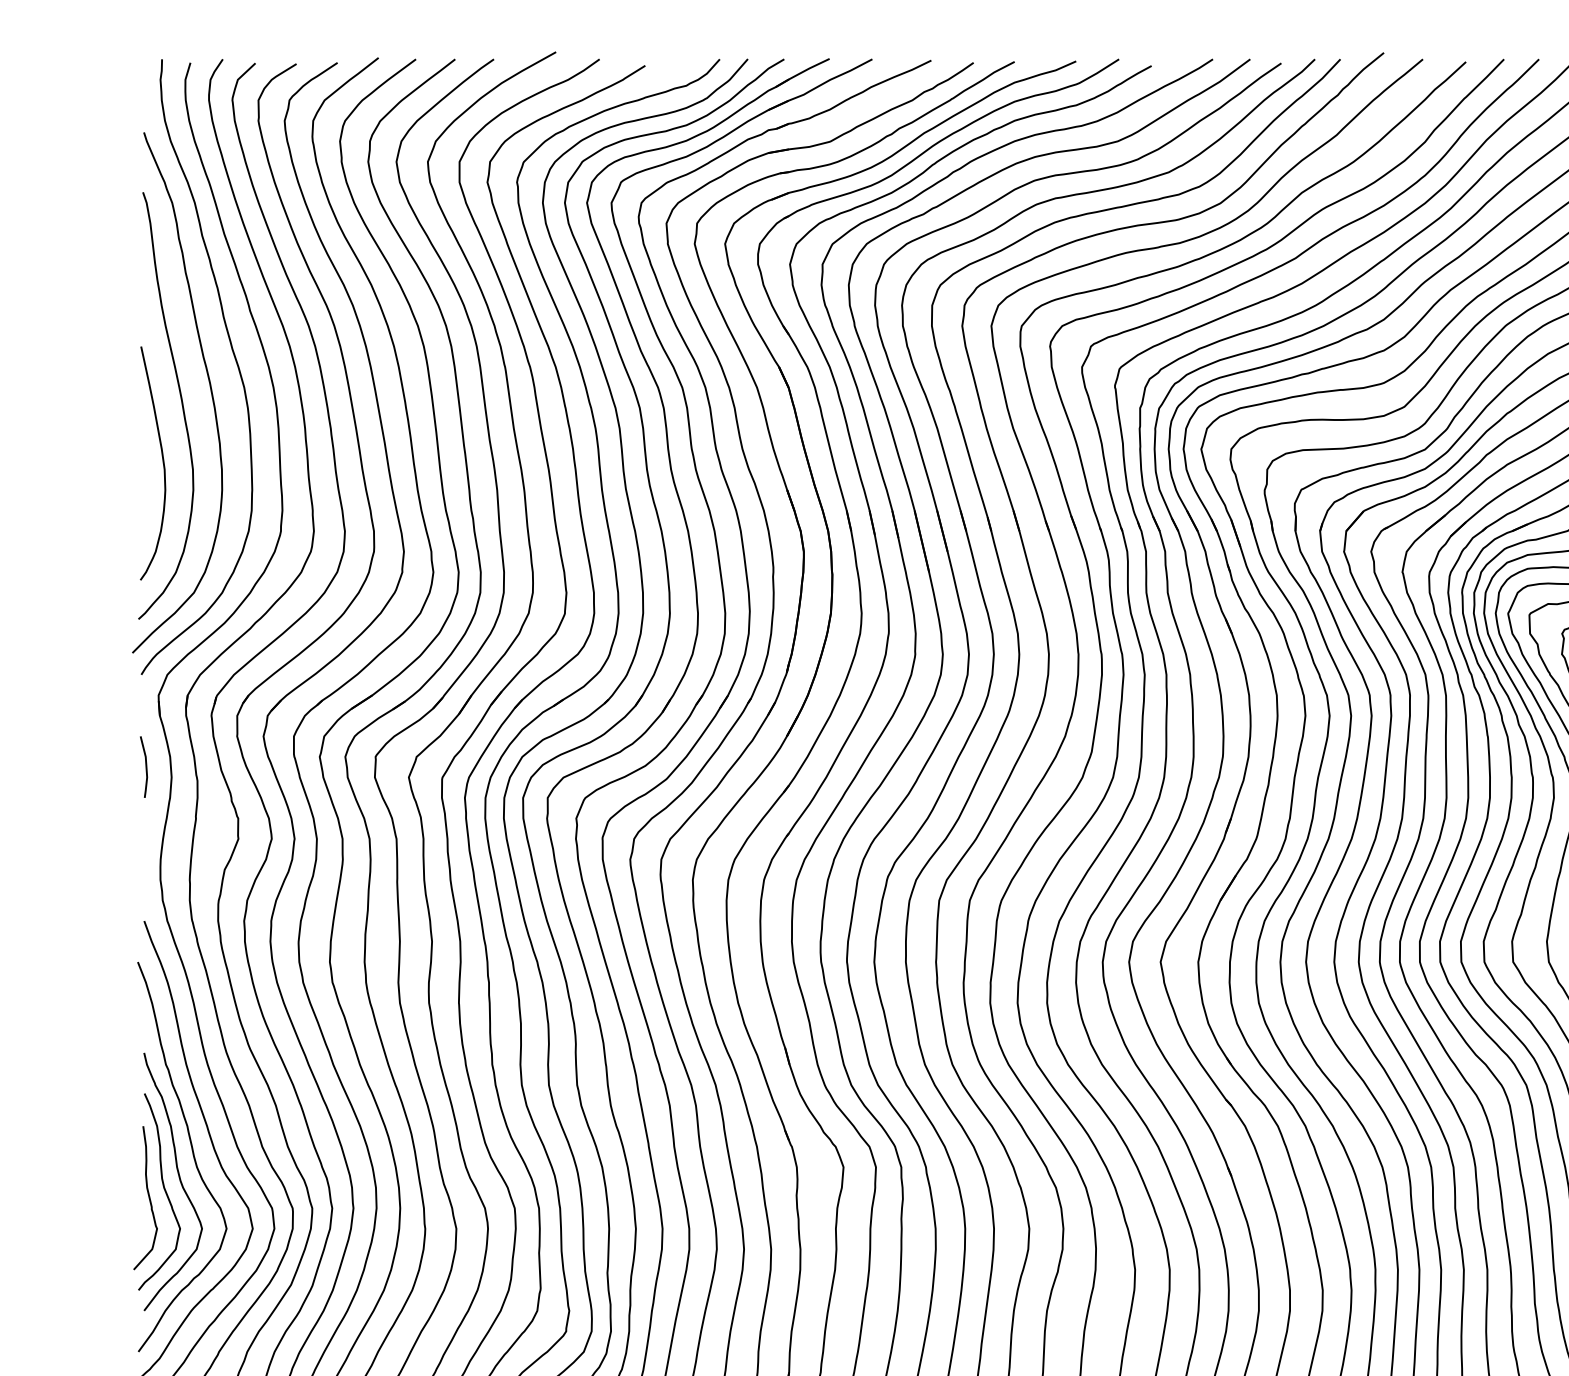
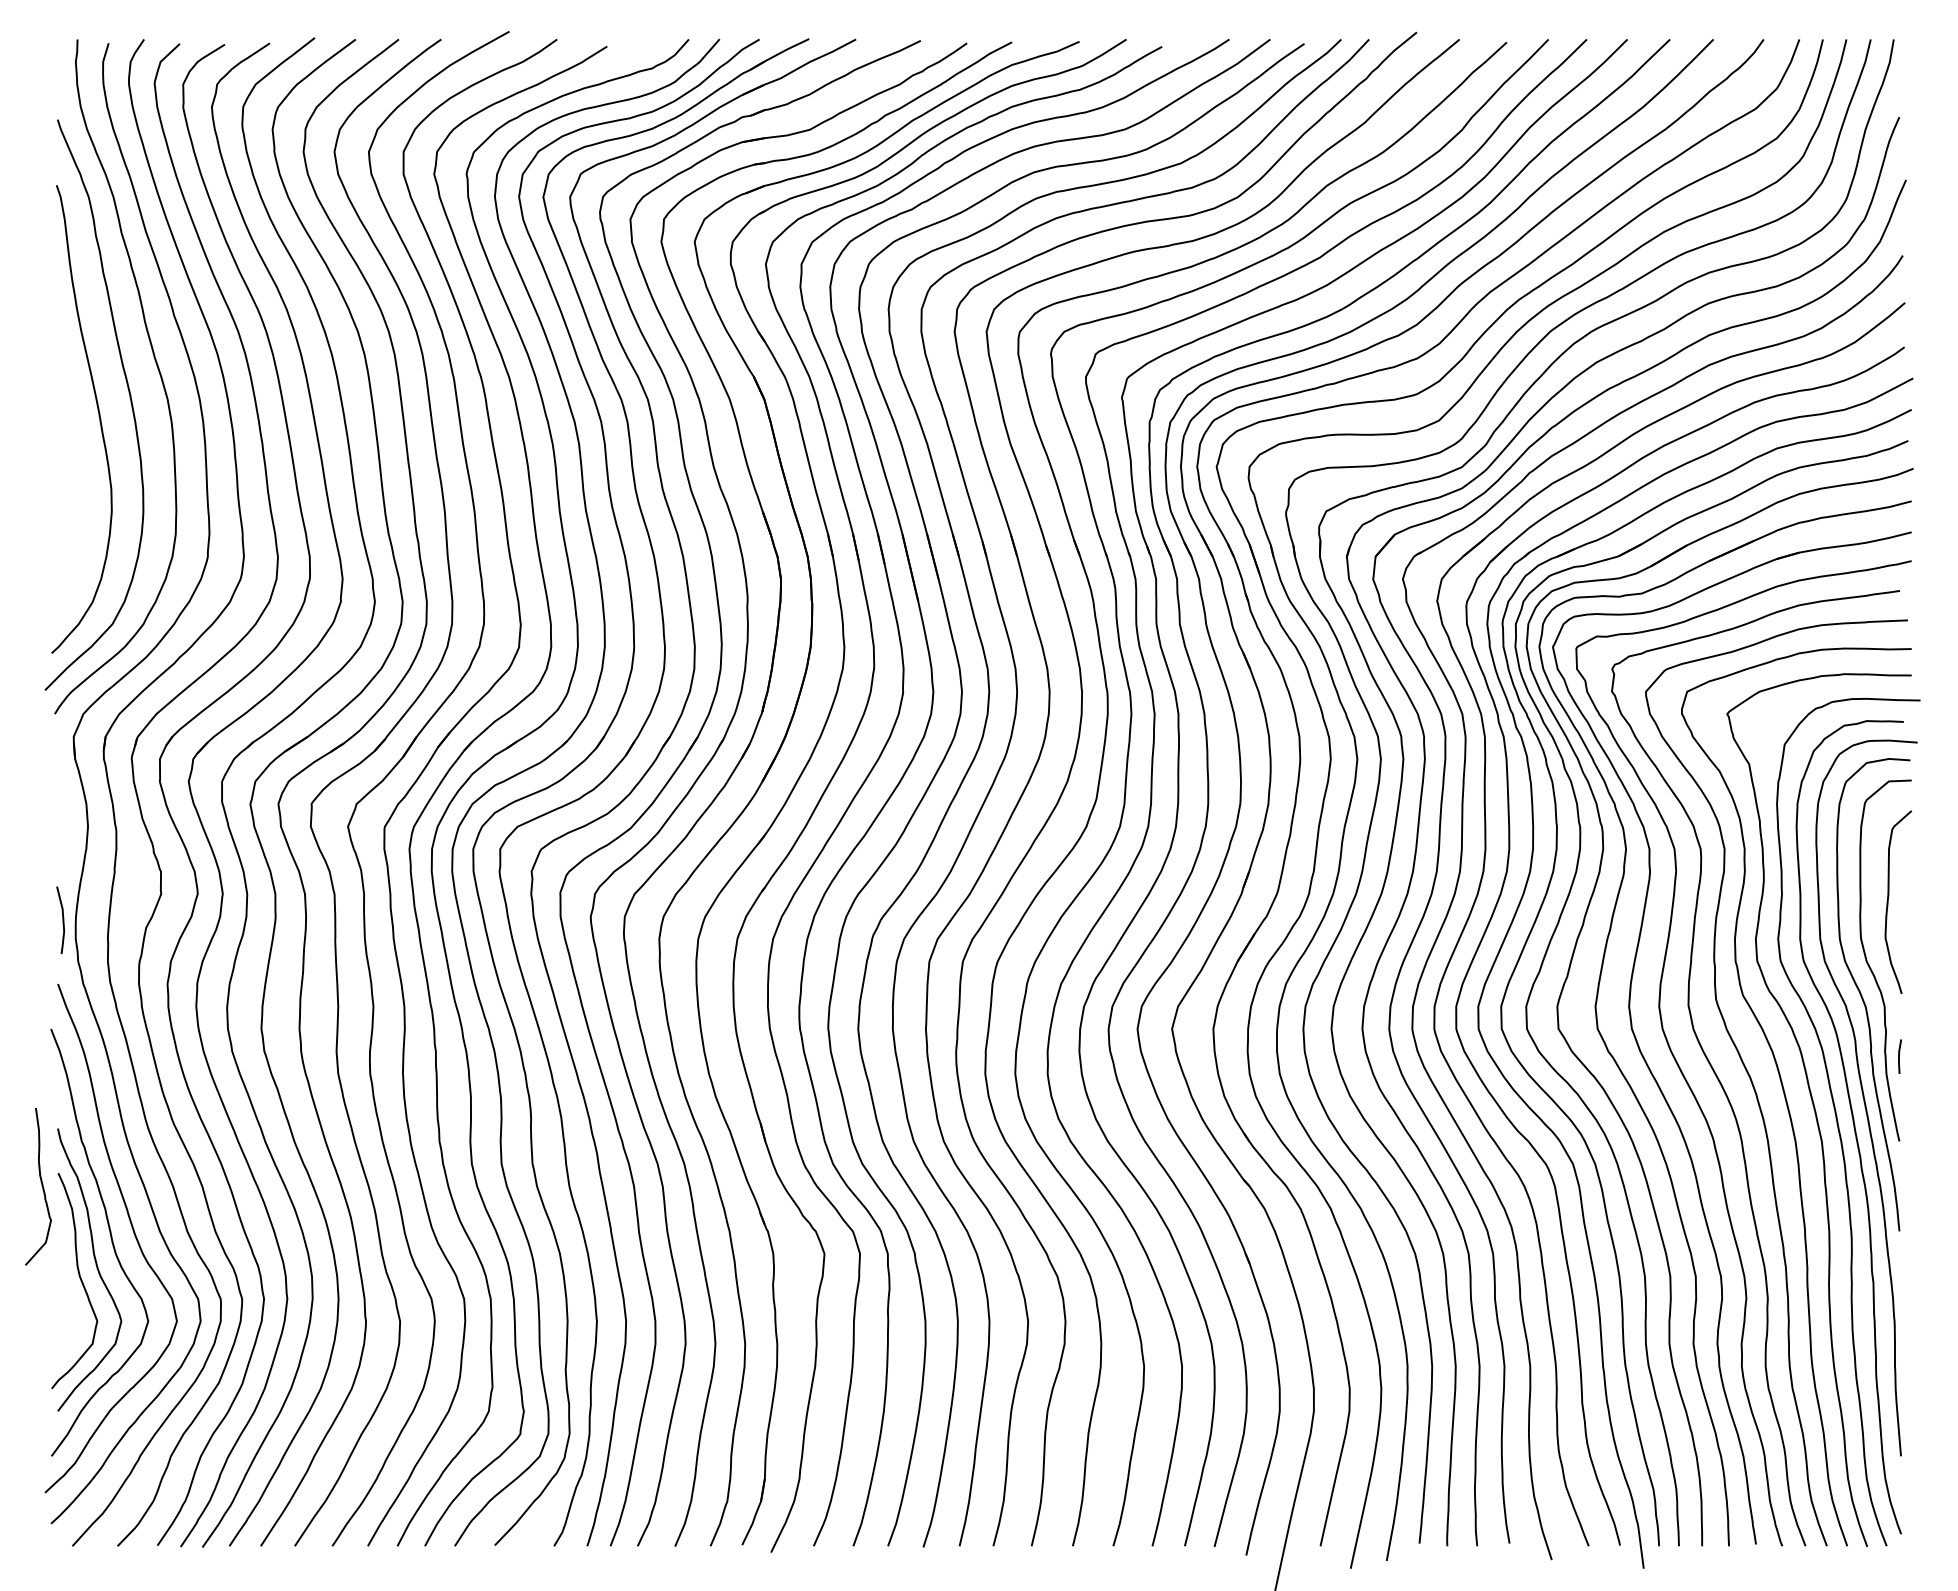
curve: (162, 463) -> (78, 482), removed
line: (145, 766) -> (62, 919), moved
curve: (148, 1197) -> (41, 1186), moved

